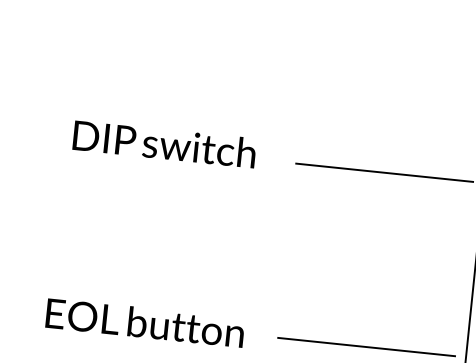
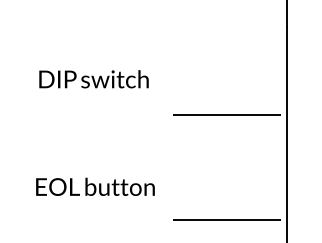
text: (163, 144) -> (93, 79), moved
text: (145, 322) -> (95, 186), moved

